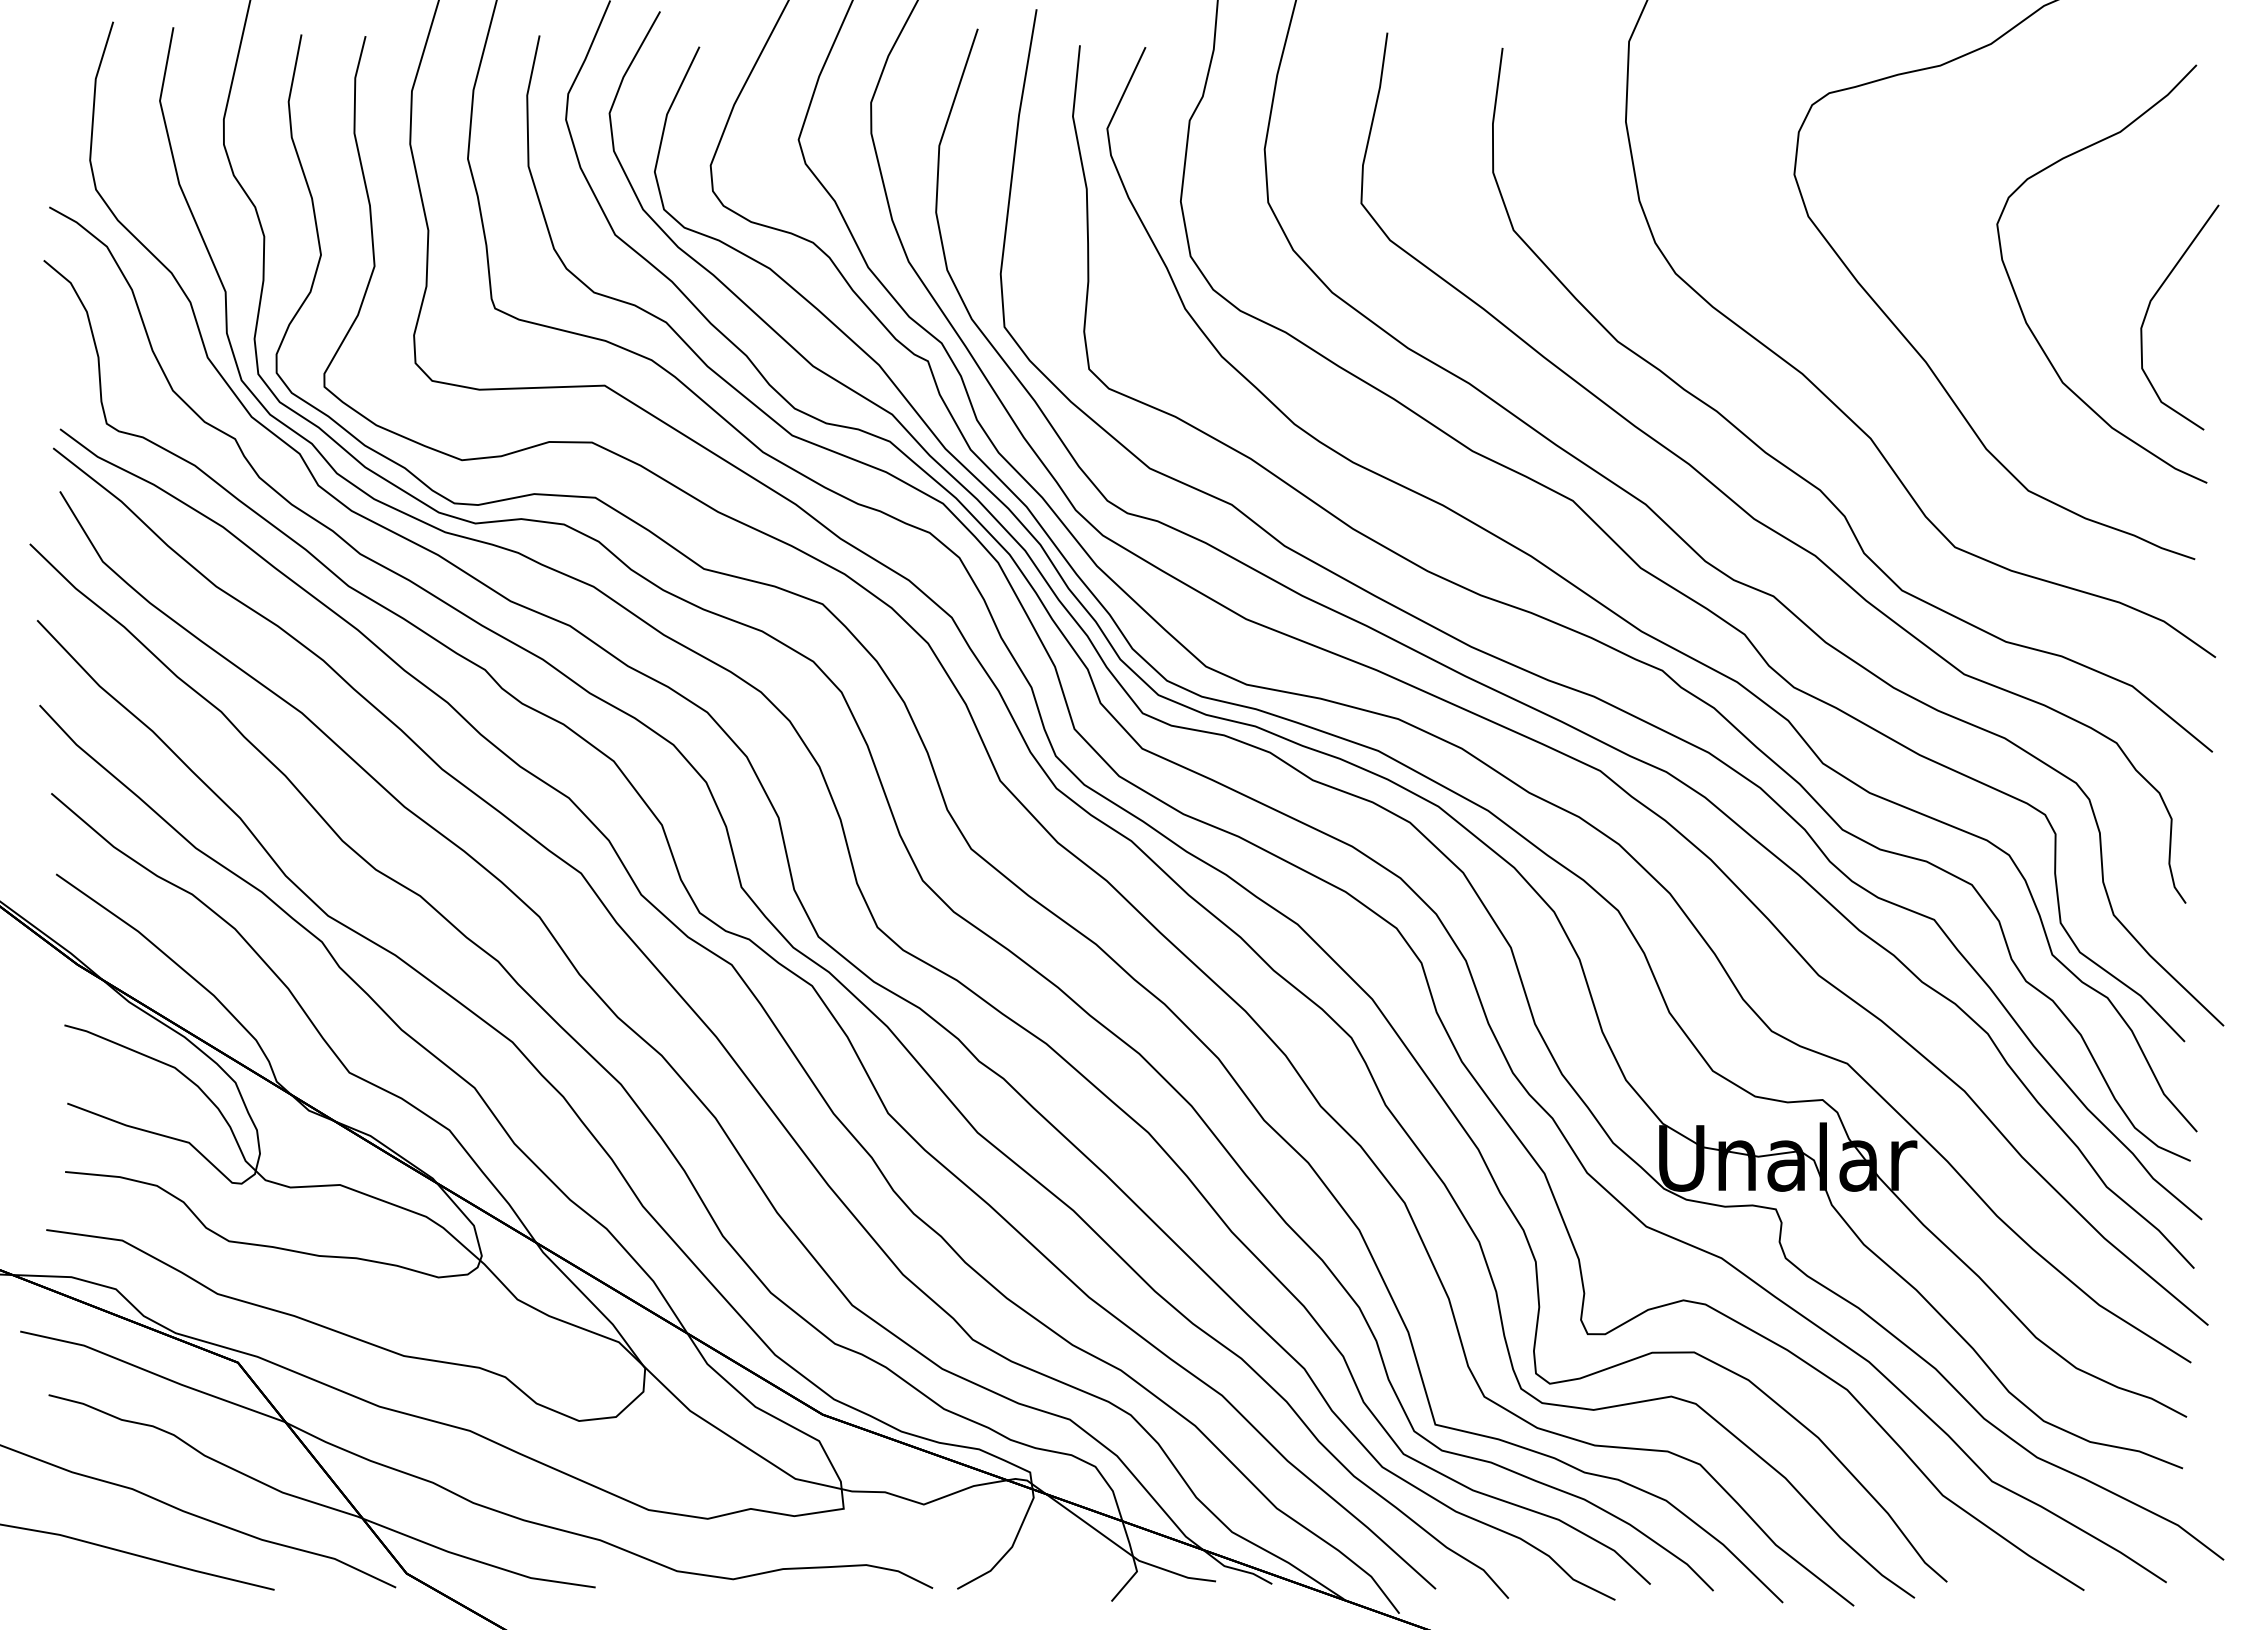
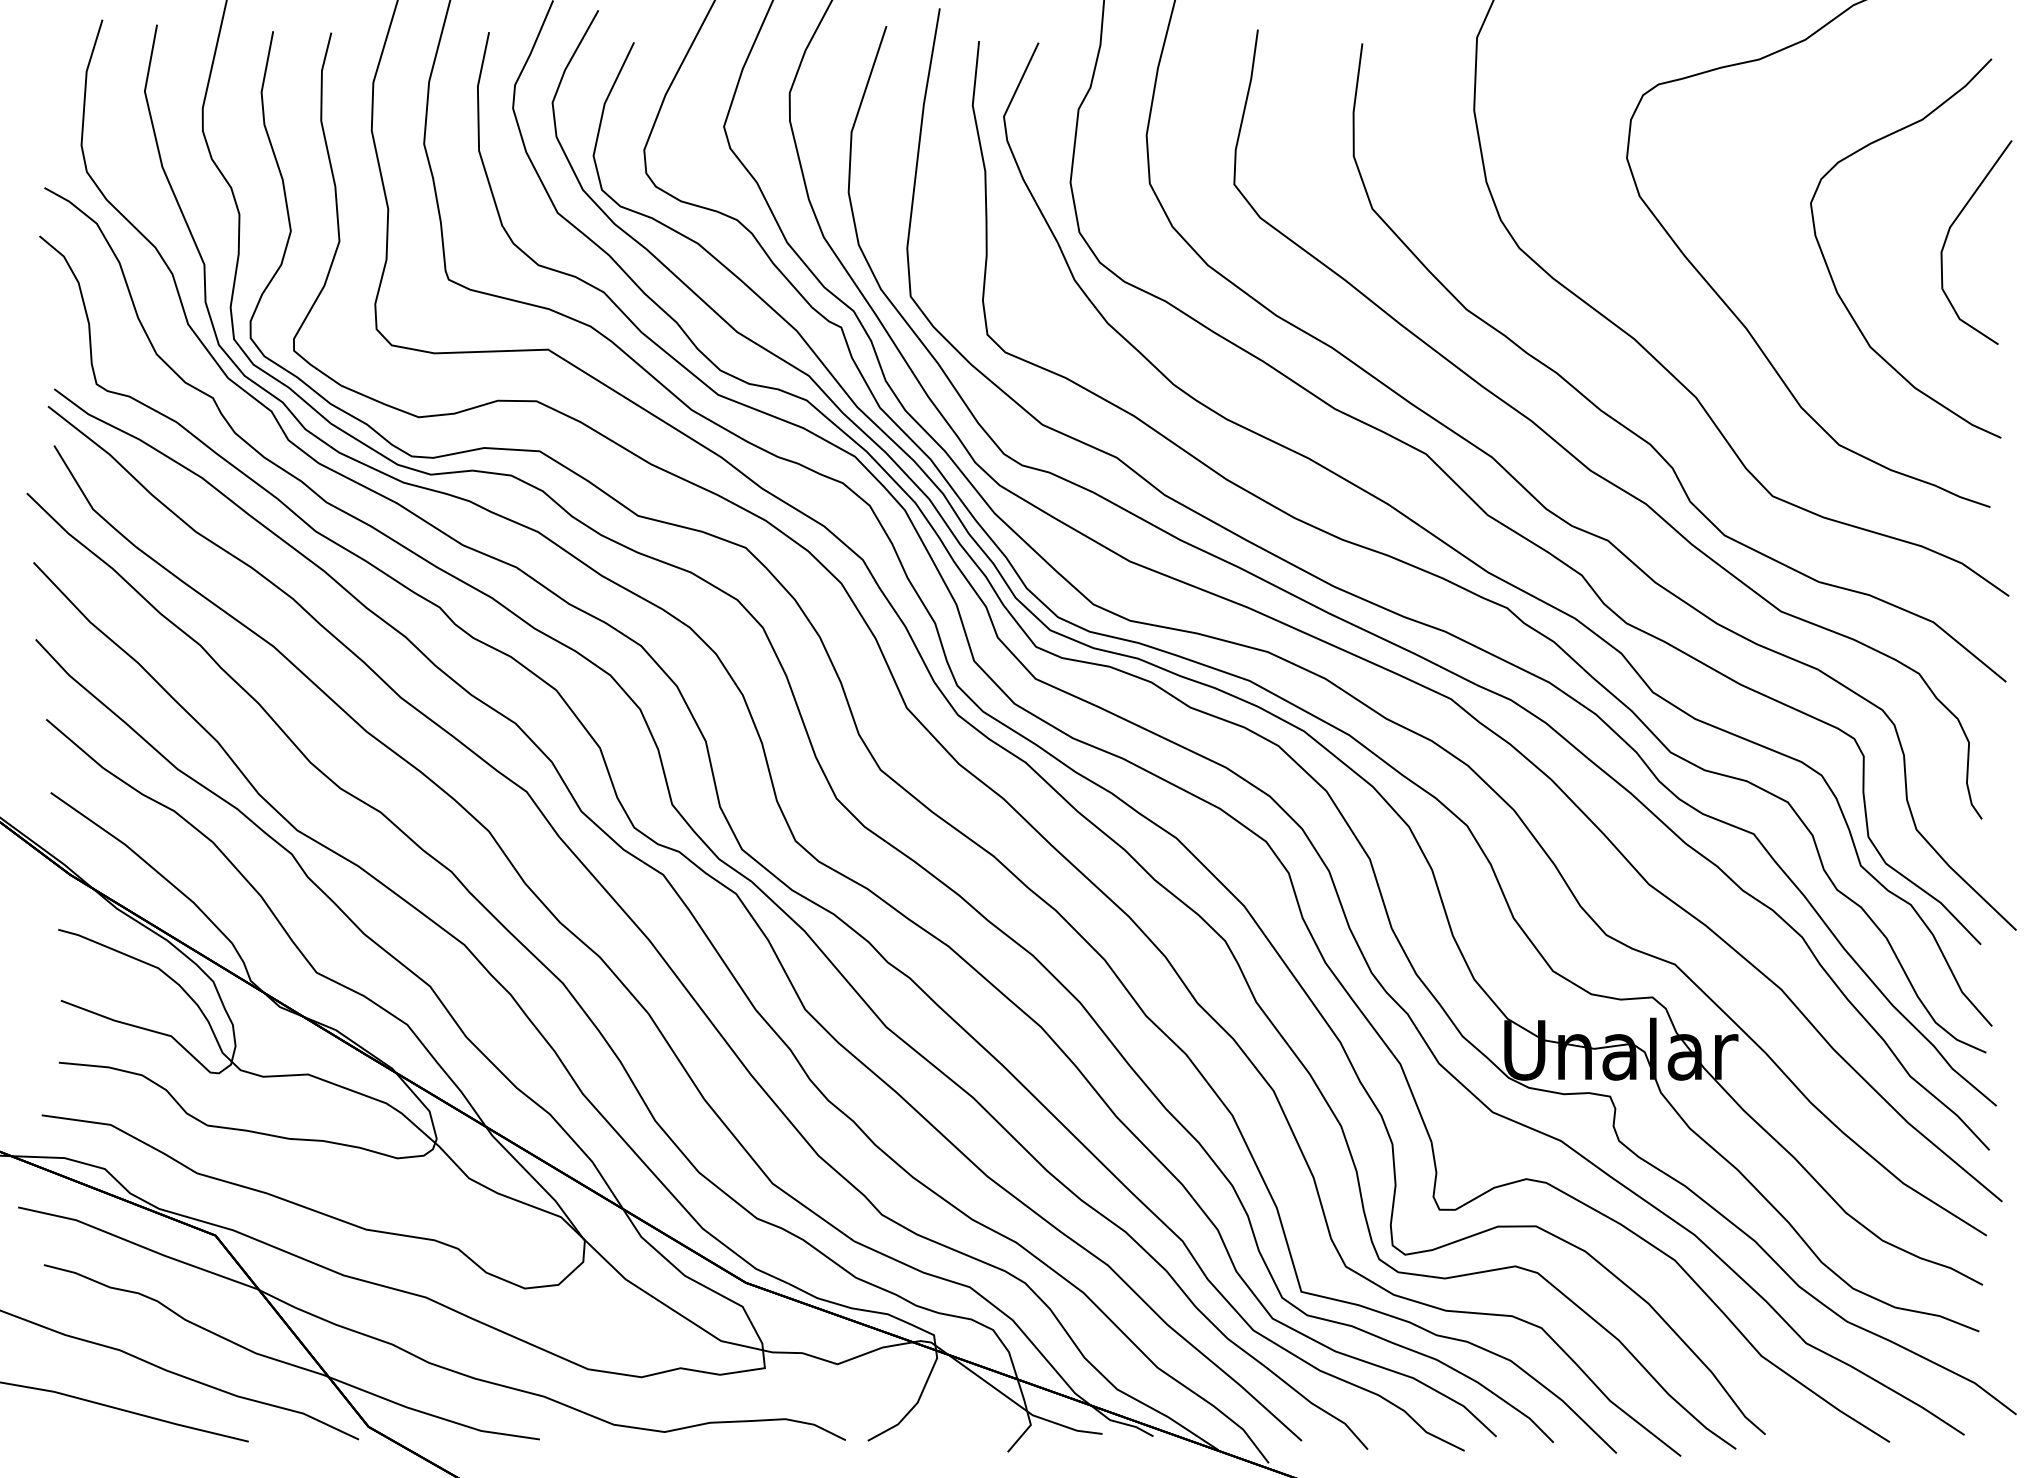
part: (2149, 307) -> (1948, 233), moved

